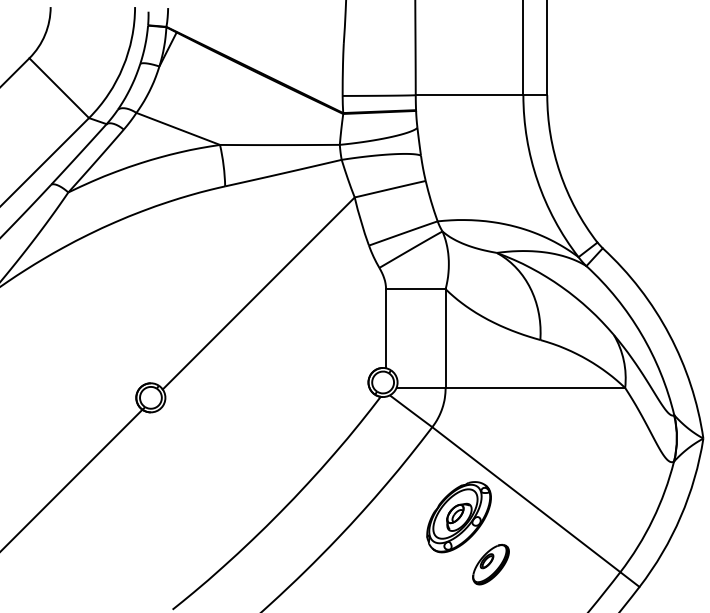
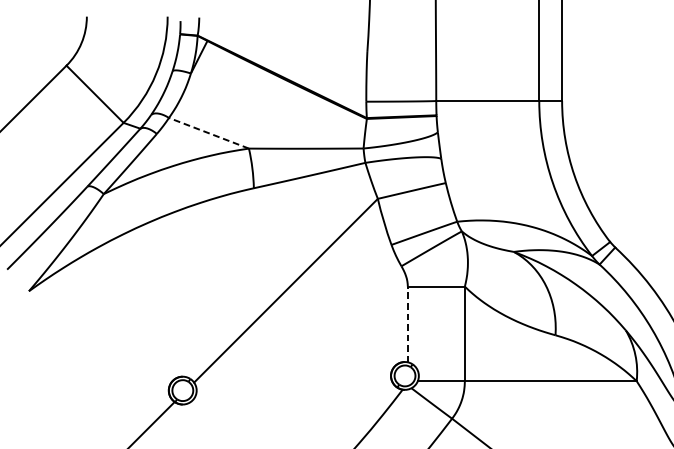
line: (178, 128) -> (209, 132), solid -> dashed
line: (386, 328) -> (408, 324), solid -> dashed

